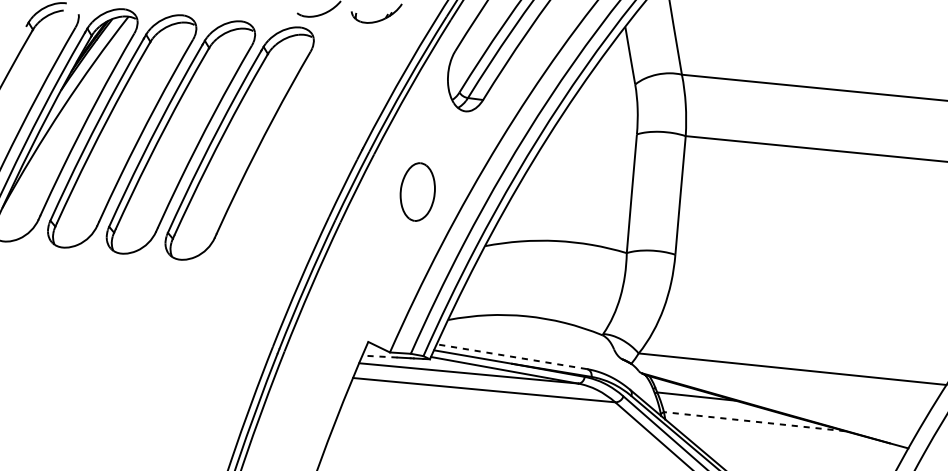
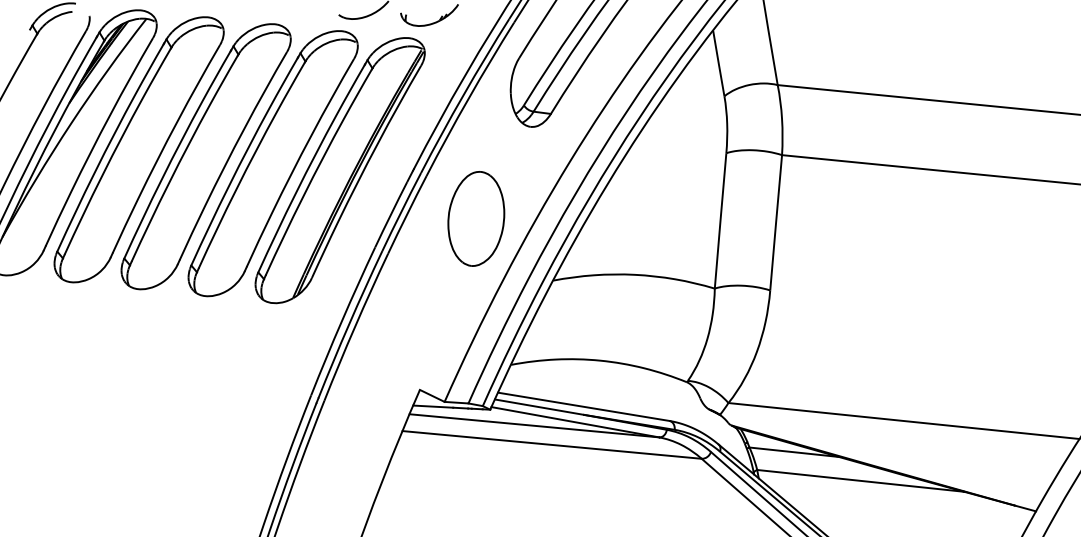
part: (297, 149) -> (339, 170), added
part: (417, 191) -> (476, 218), size x1.43
line: (380, 356) -> (433, 406), dashed -> solid
line: (511, 356) -> (583, 406), dashed -> solid
line: (754, 421) -> (860, 480), dashed -> solid

